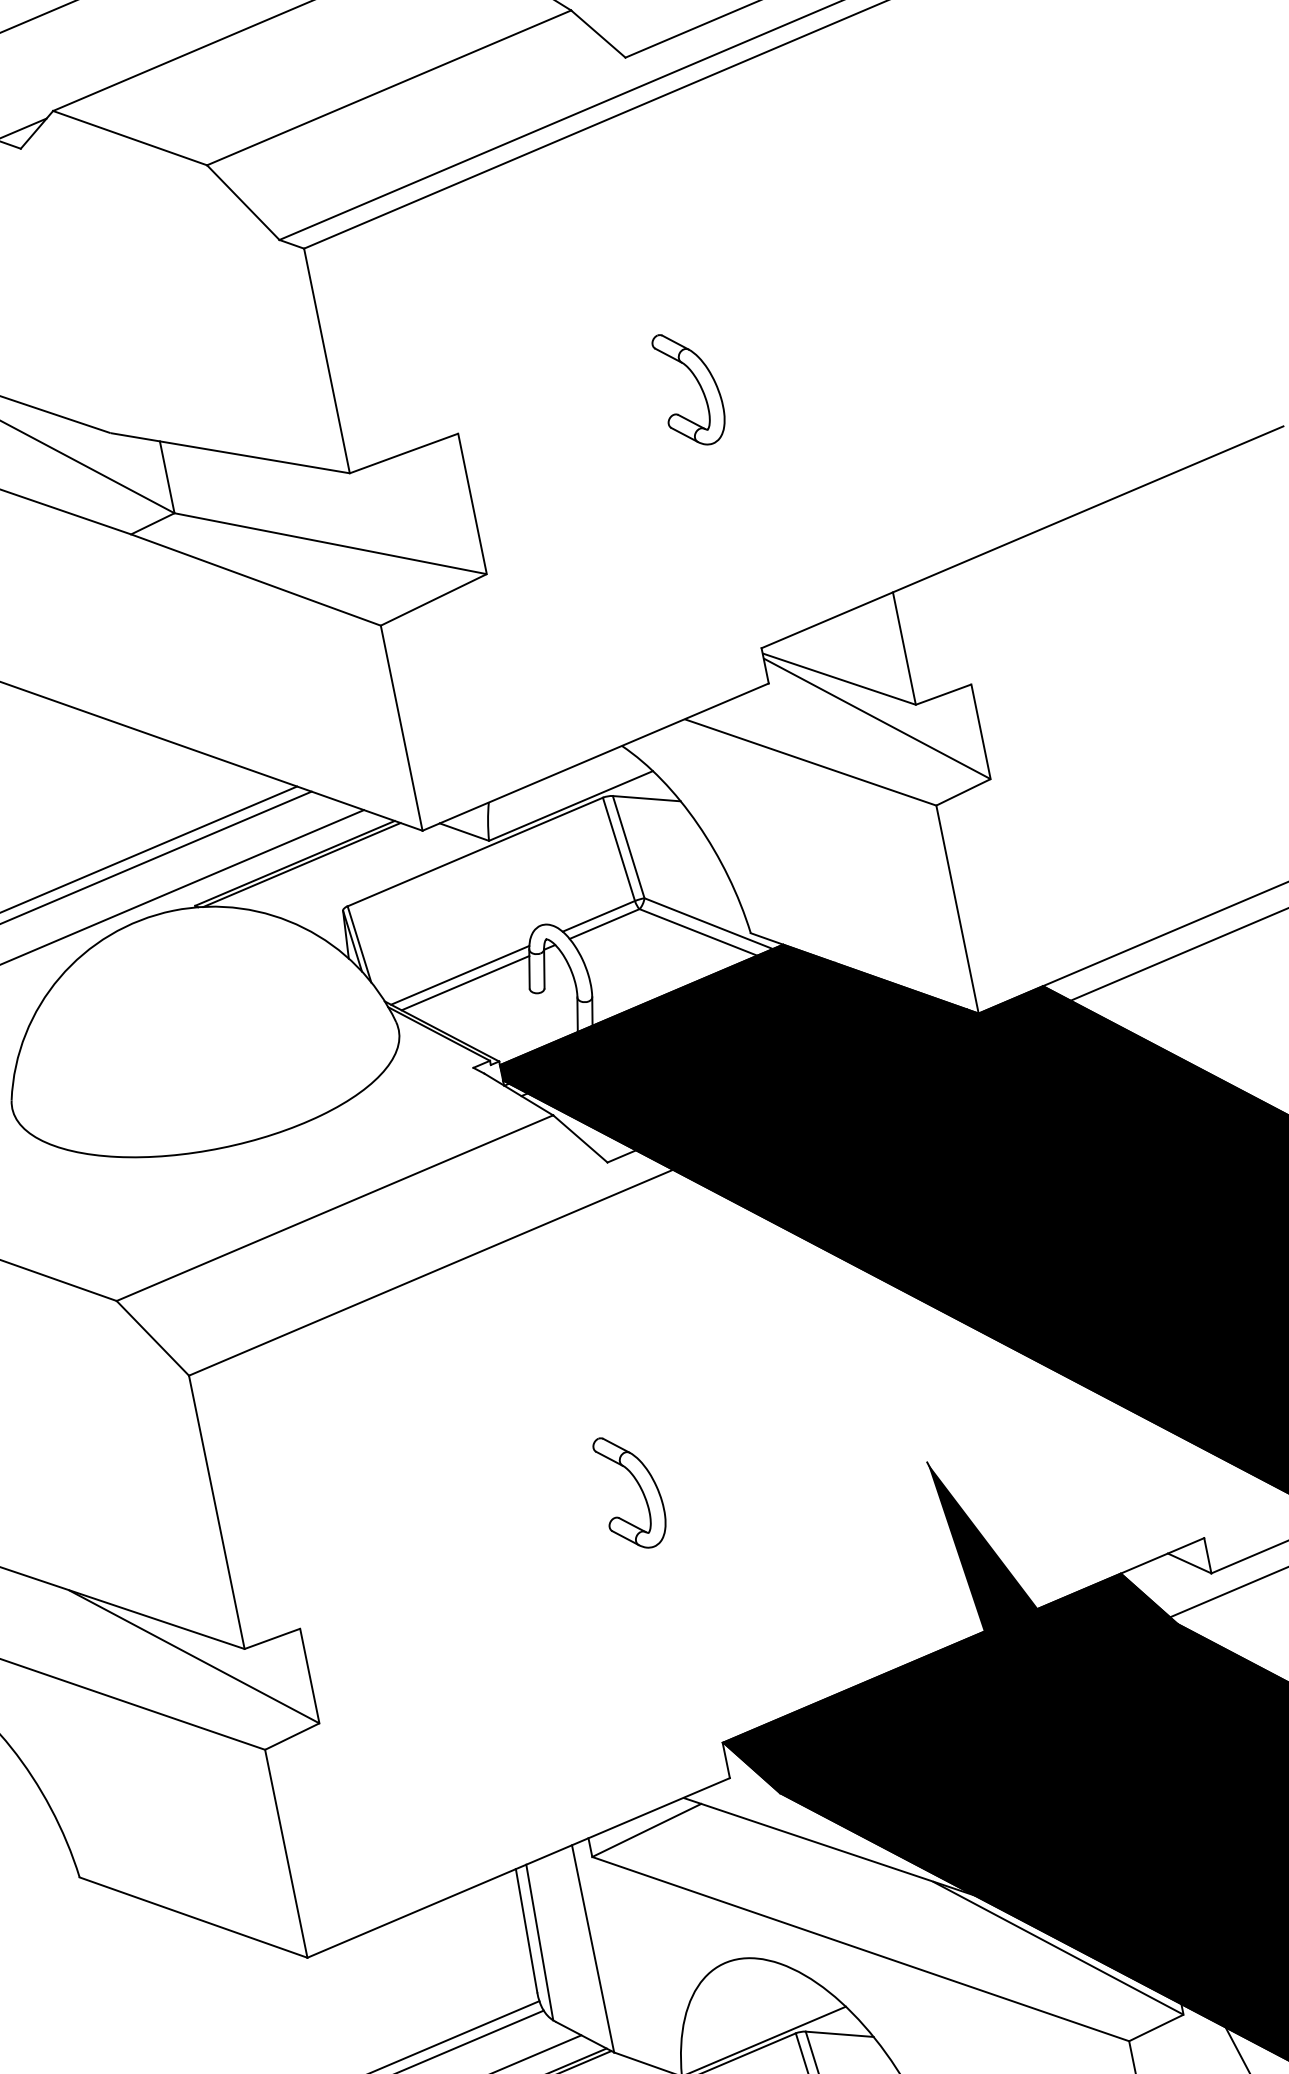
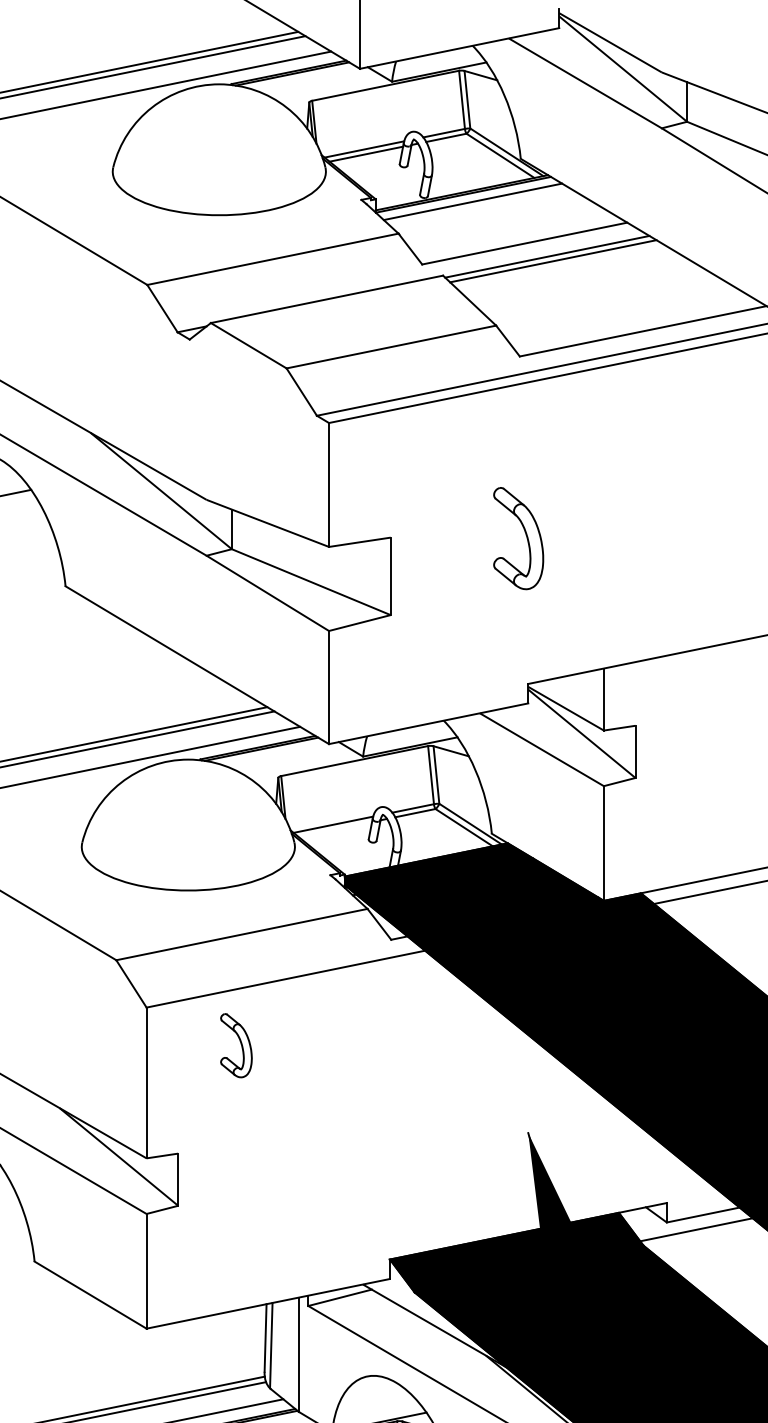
part: (690, 388) -> (518, 538), size x1.6
line: (465, 981) -> (335, 828), removed
part: (631, 1491) -> (236, 1045), moved

